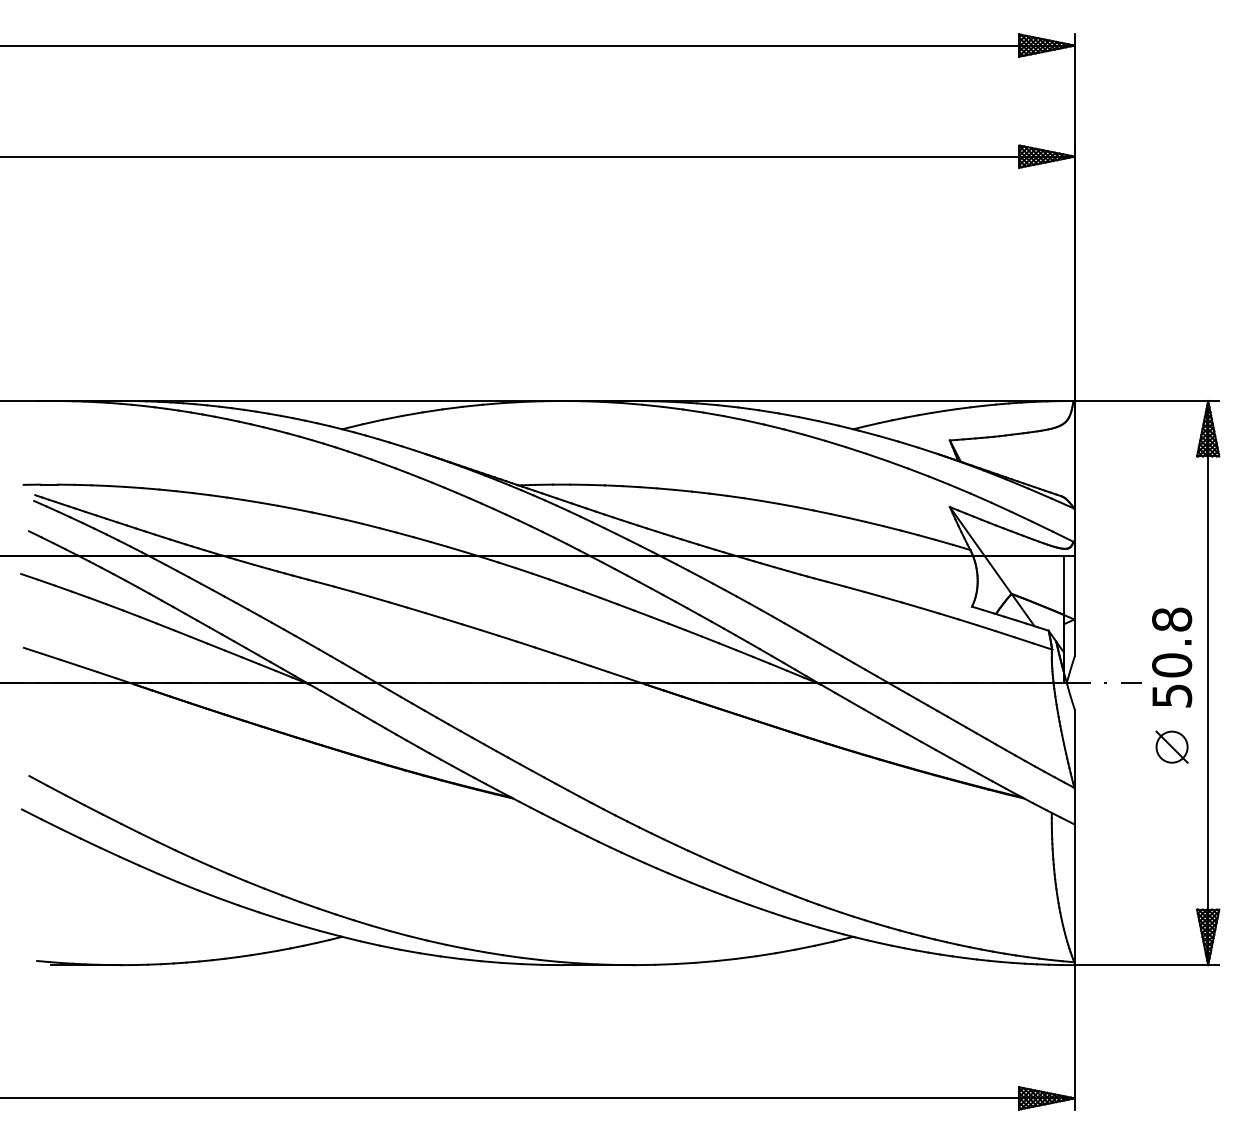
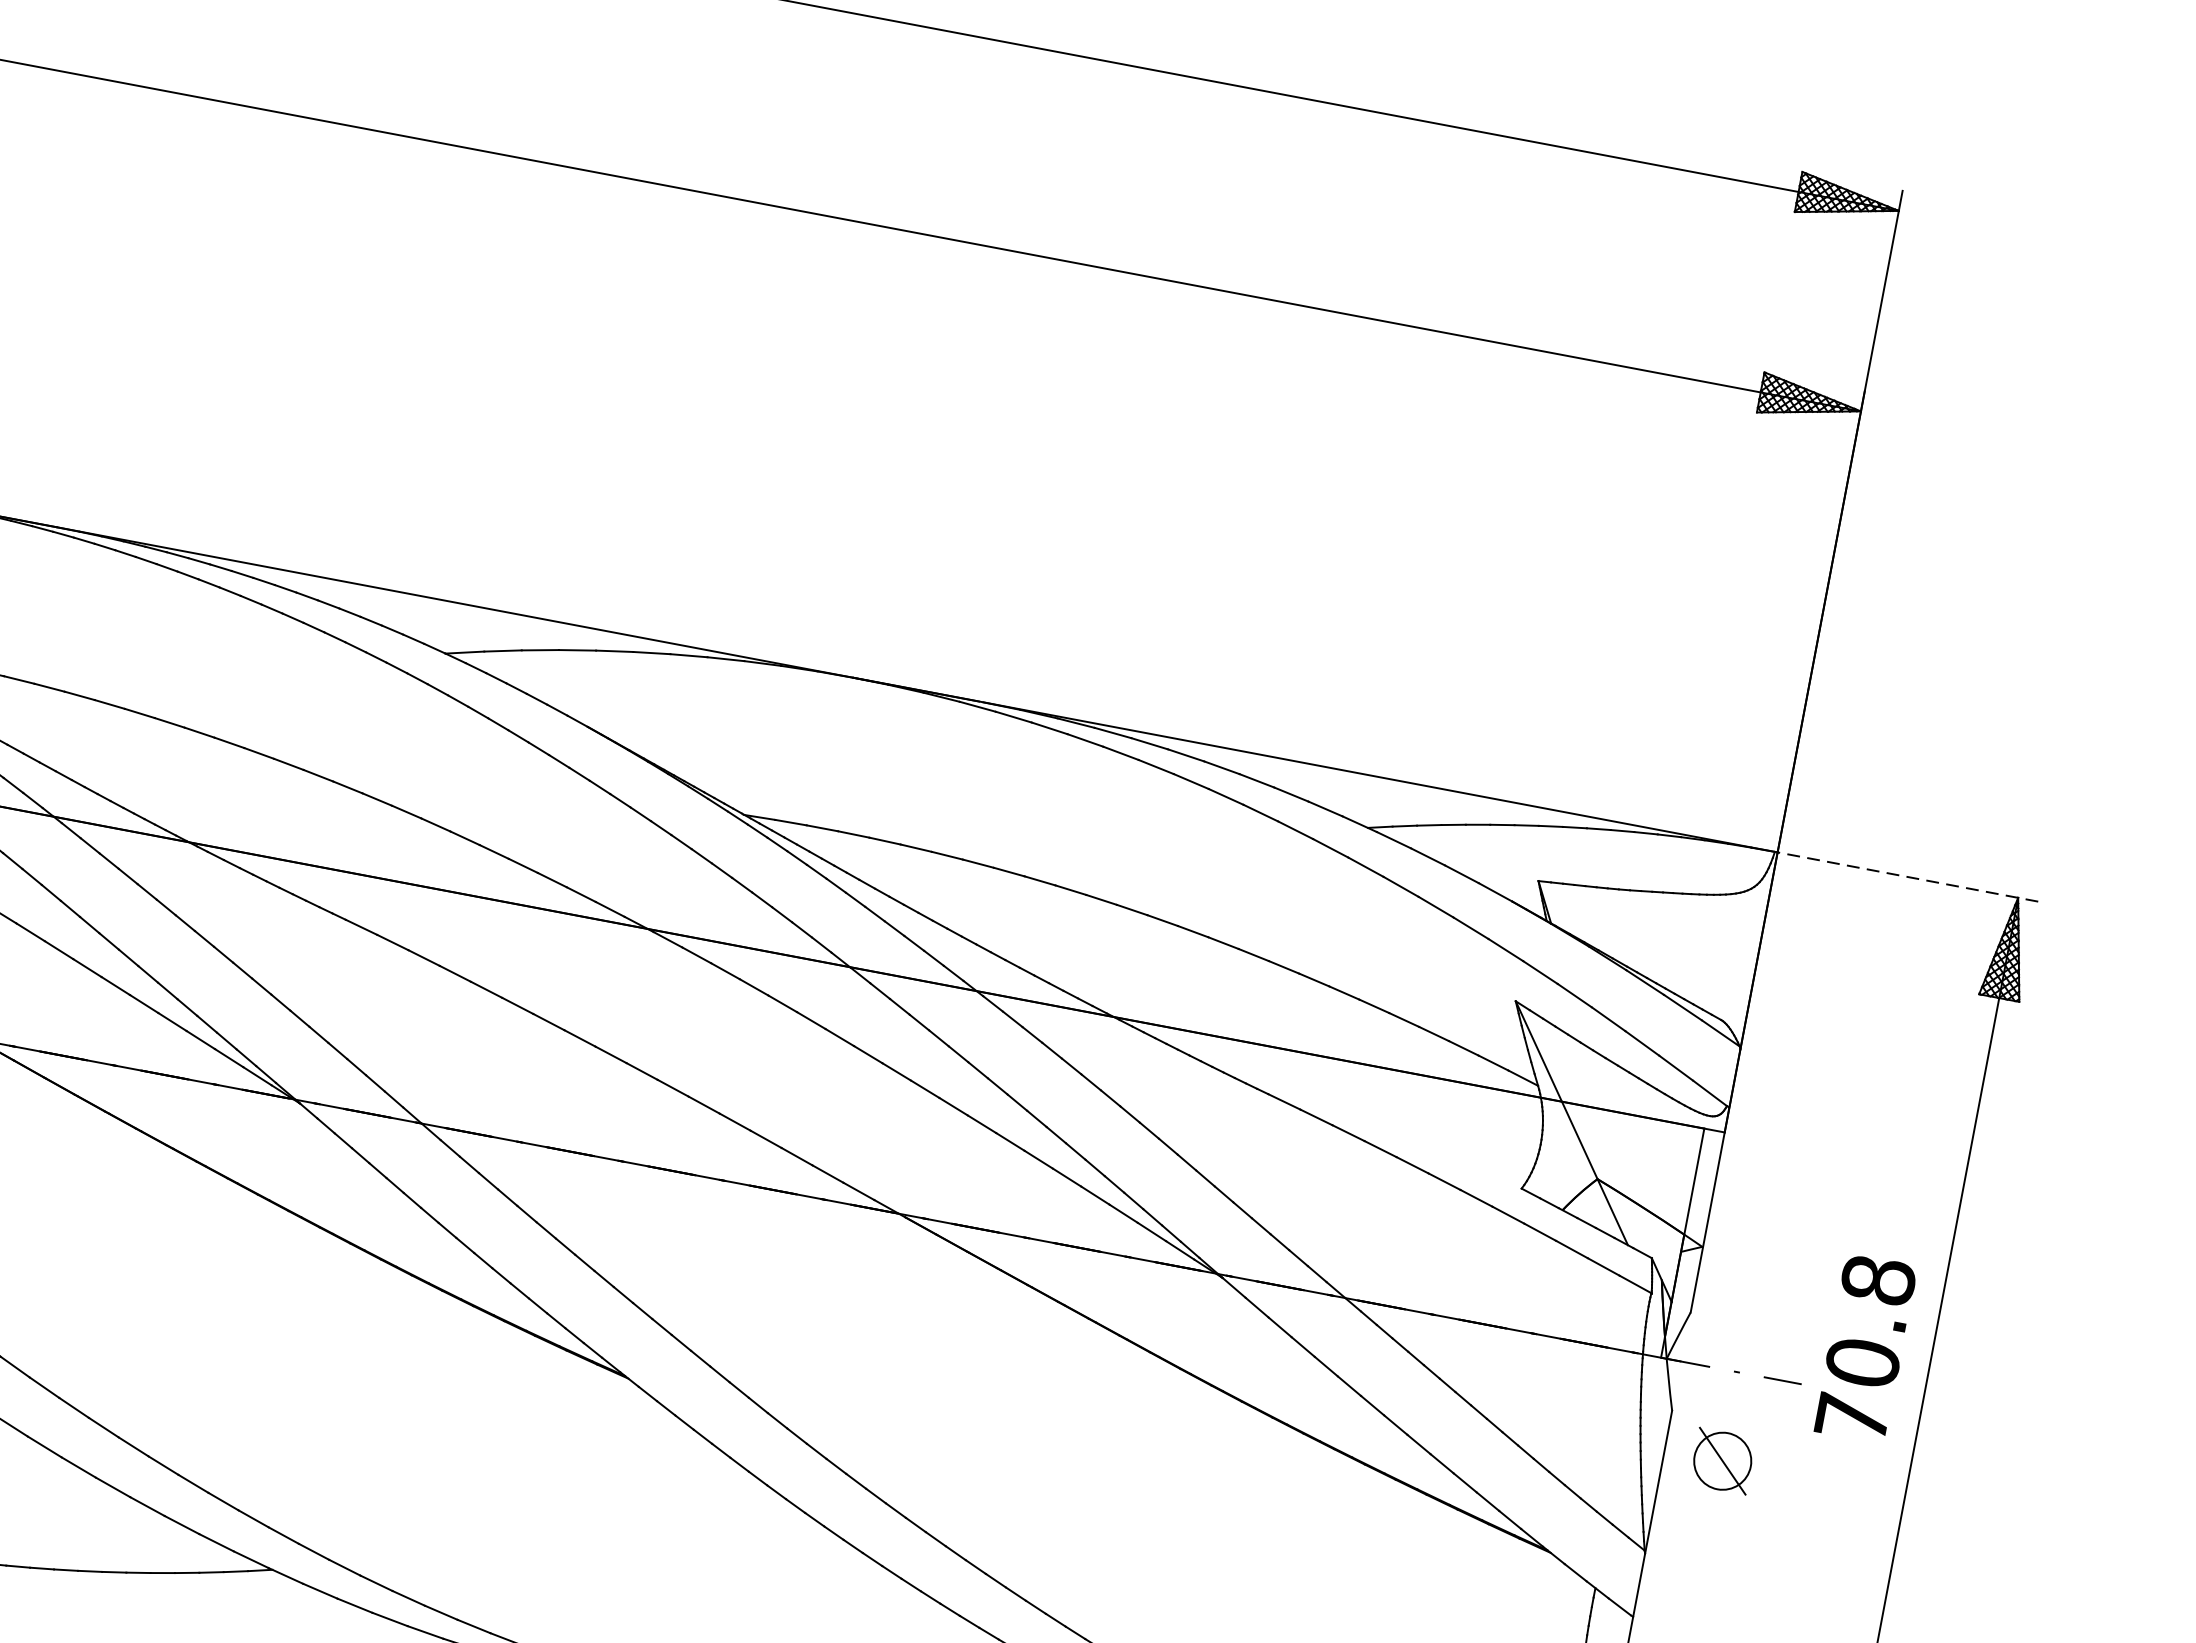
line: (1146, 400) -> (1907, 875), solid -> dashed
text: (1172, 695) -> (1853, 1417), 50.8 -> 70.8
part: (1171, 746) -> (1721, 1459), moved

